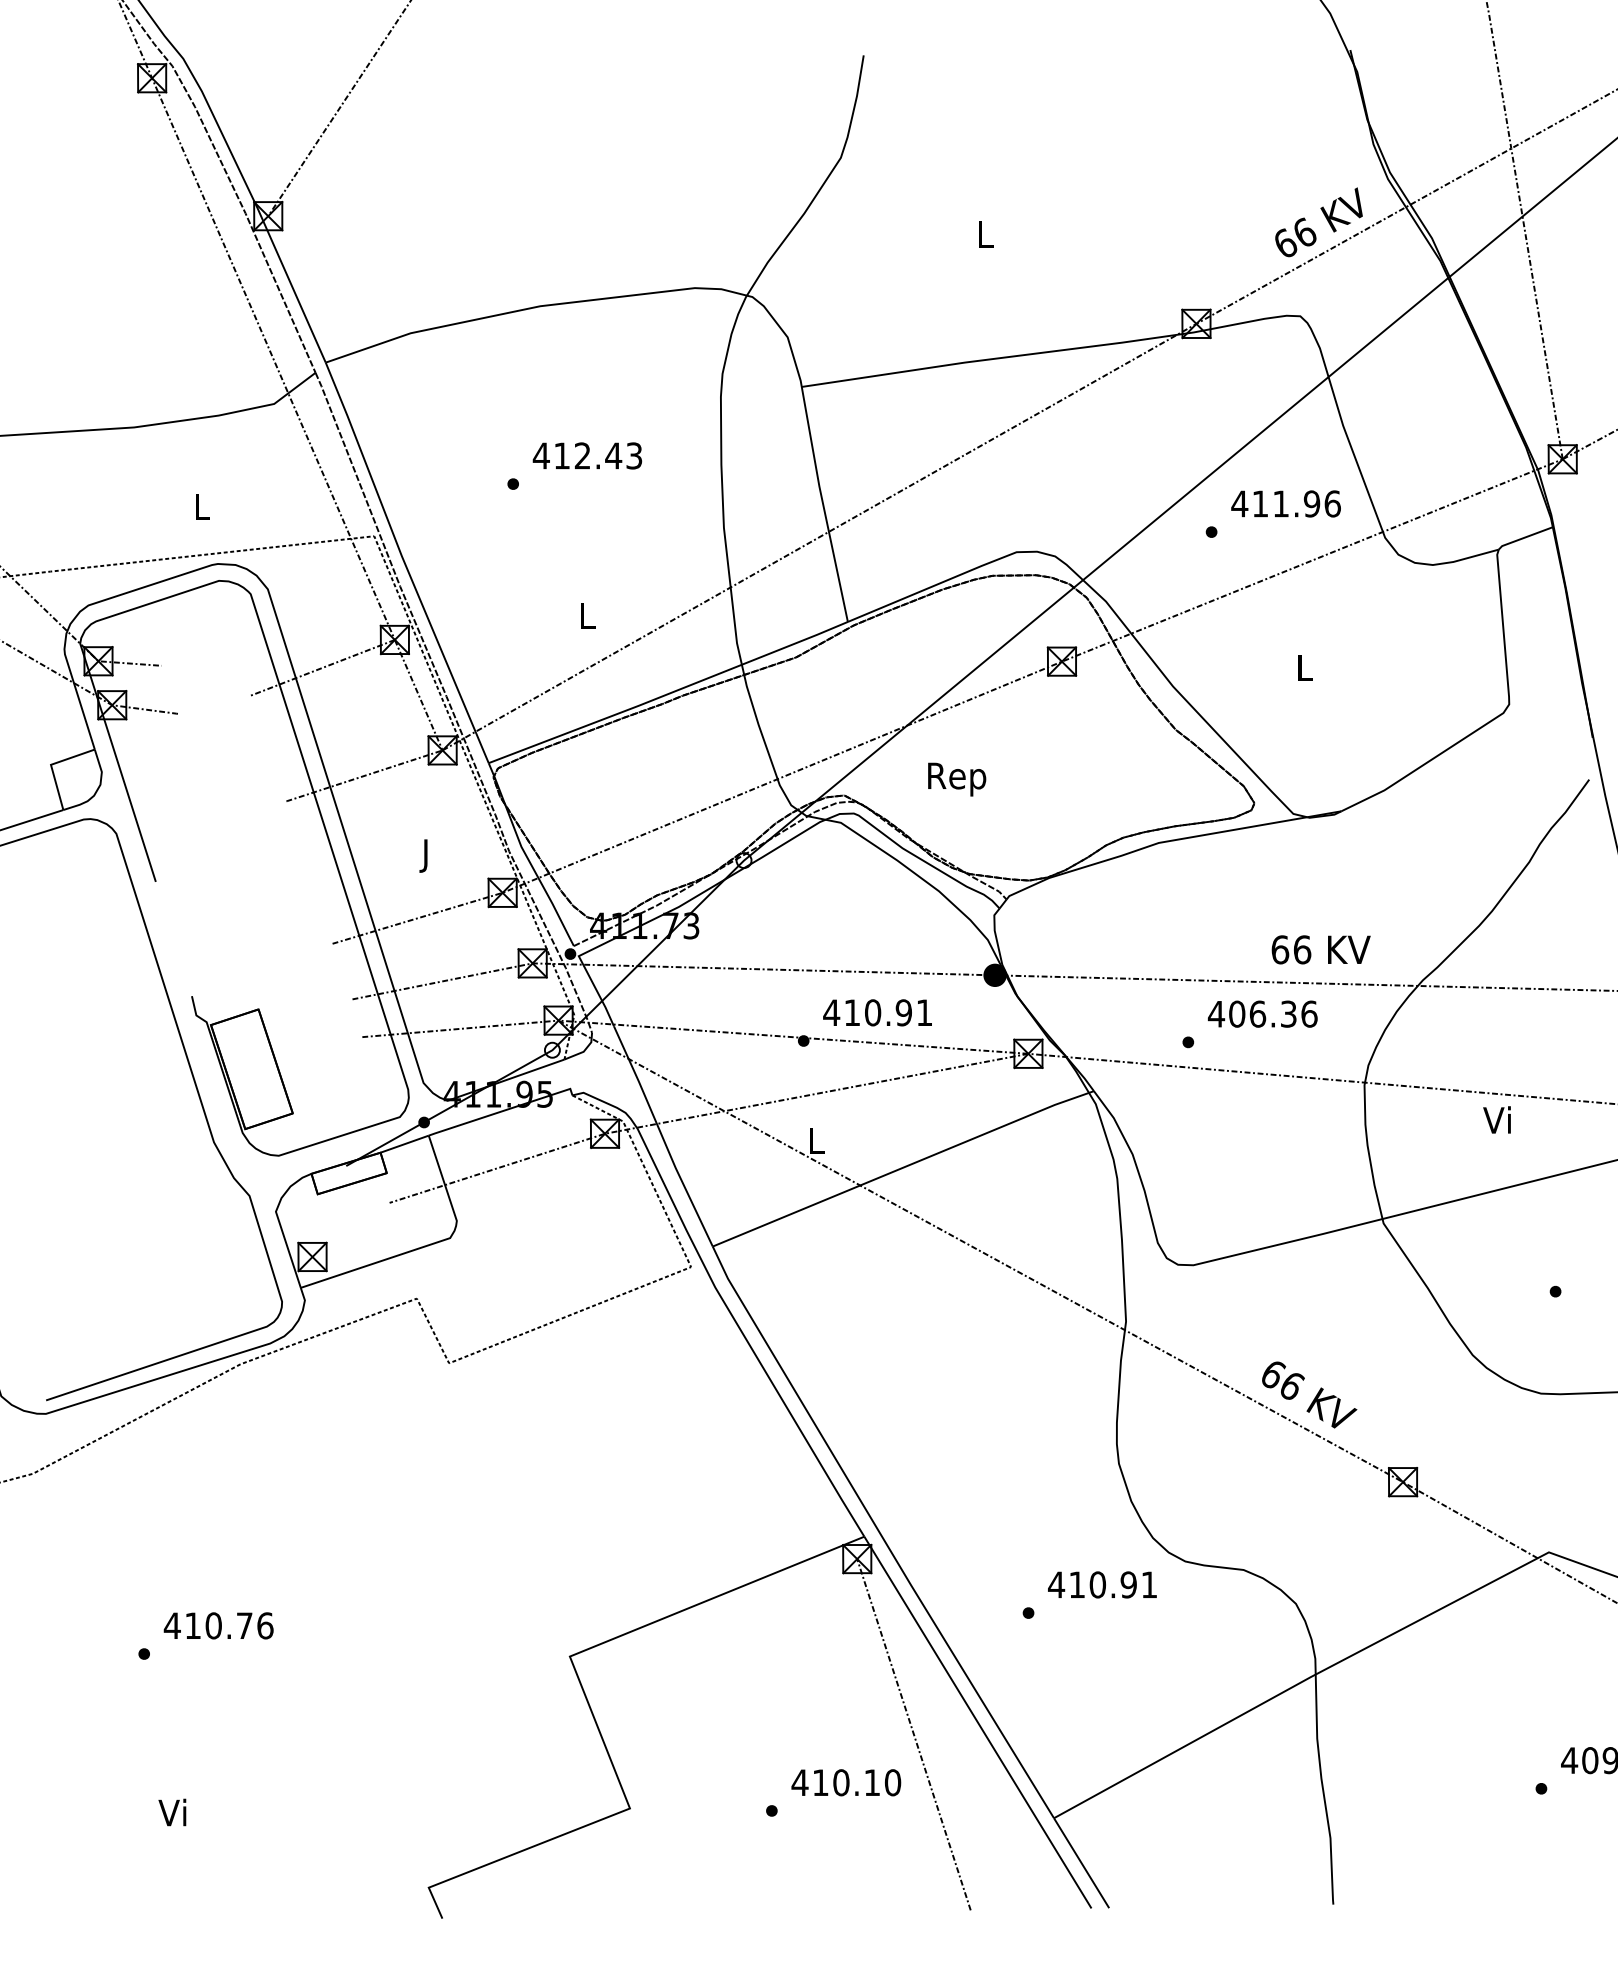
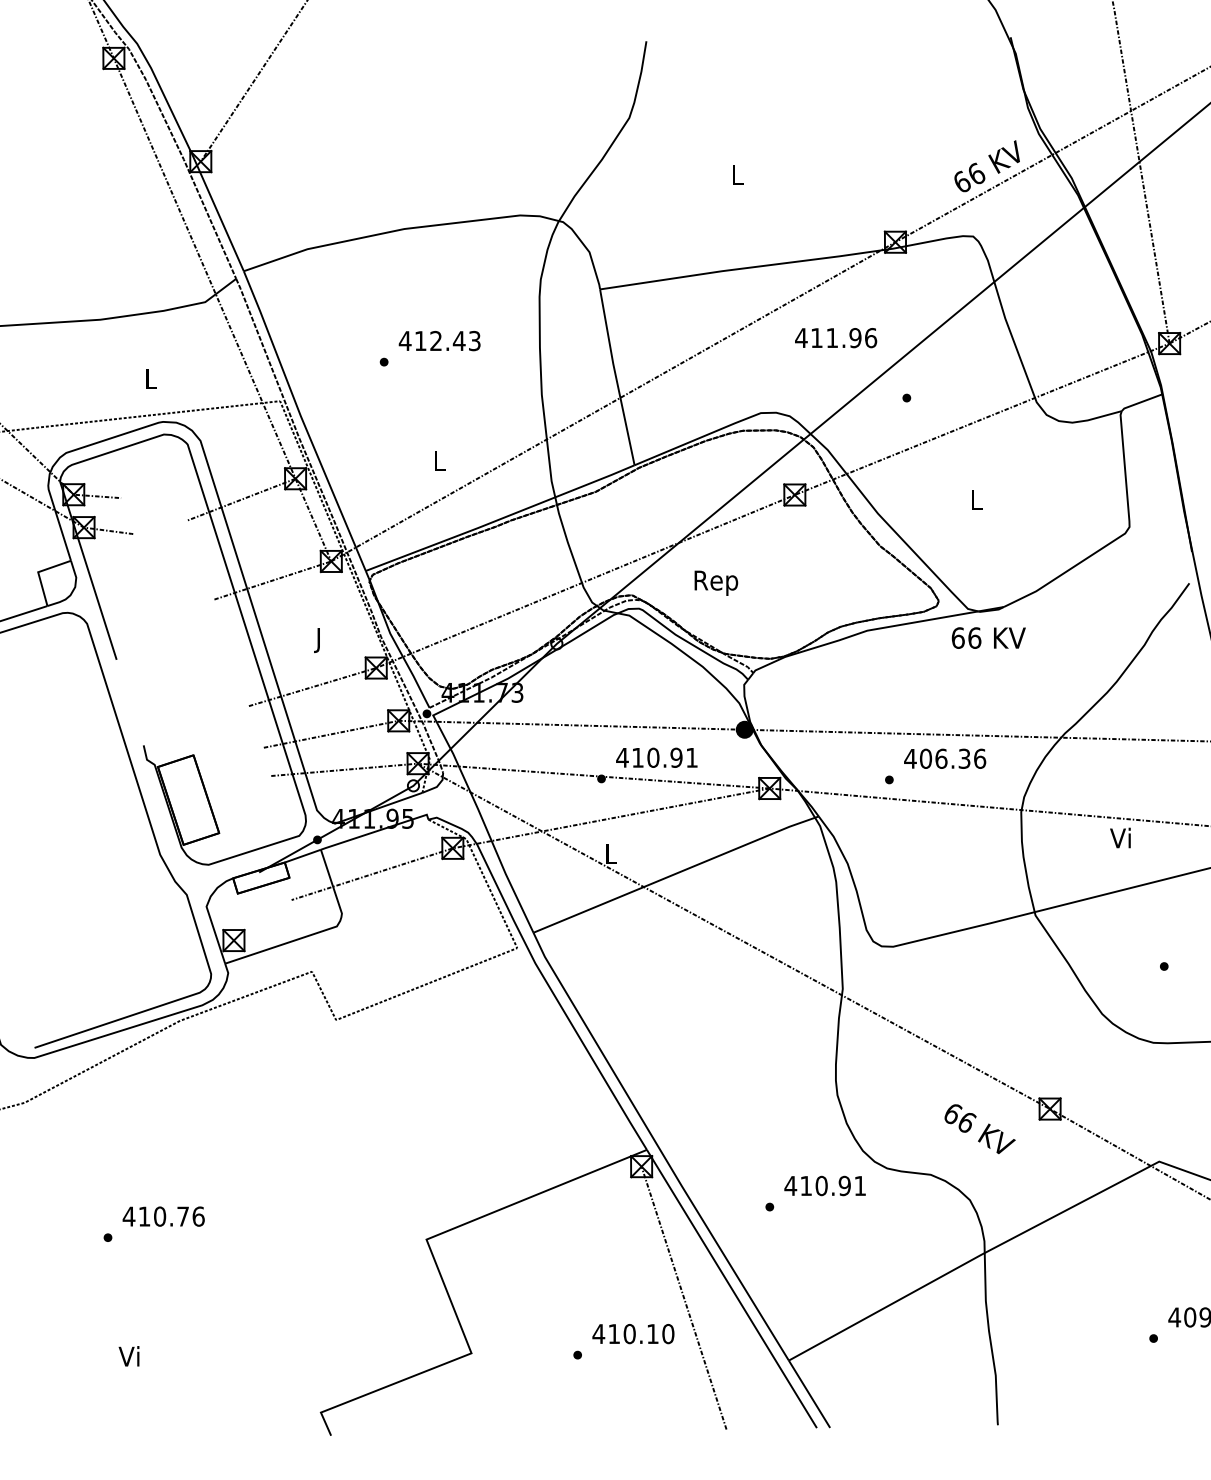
text: (1285, 503) -> (835, 337), moved
text: (1320, 949) -> (988, 637), moved
text: (1309, 1394) -> (980, 1128), moved

